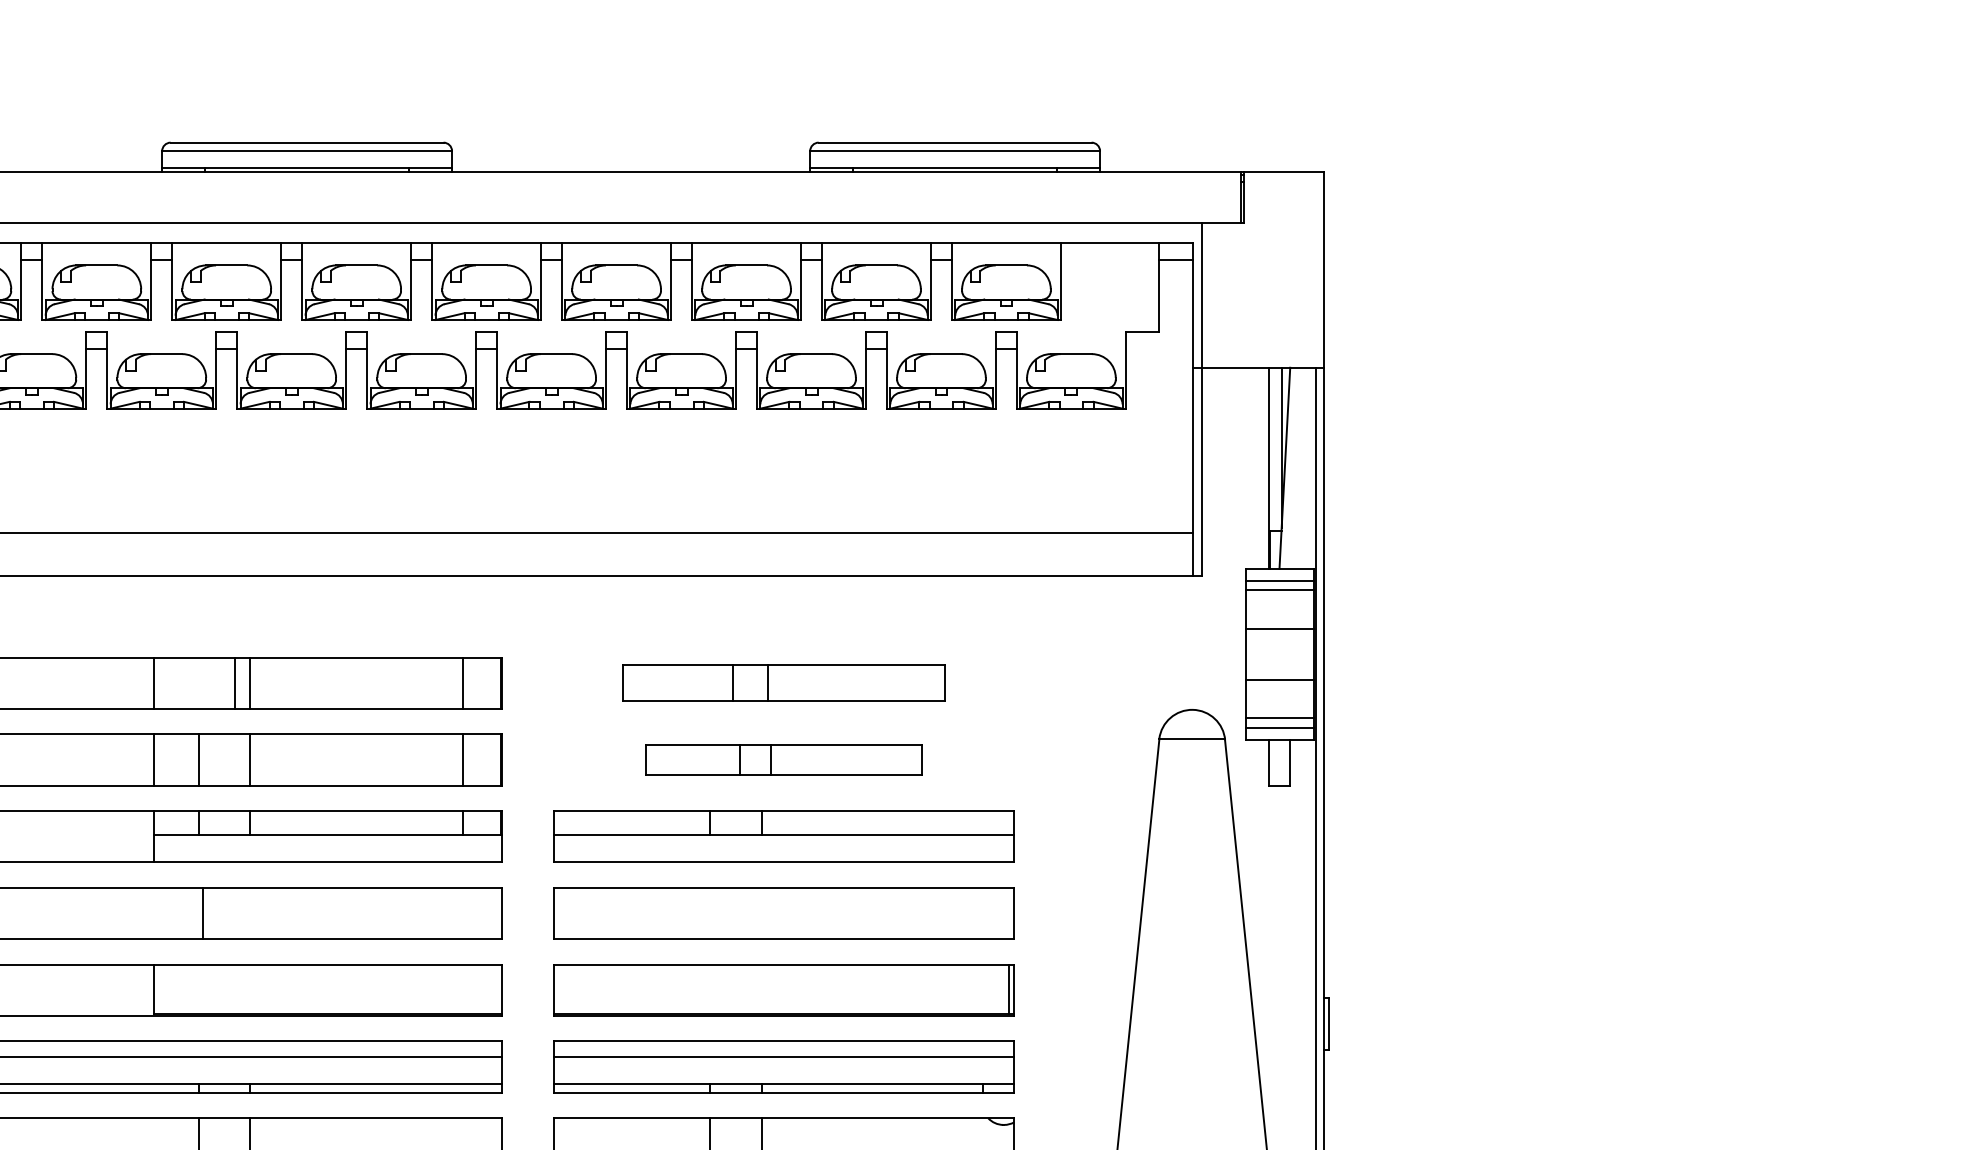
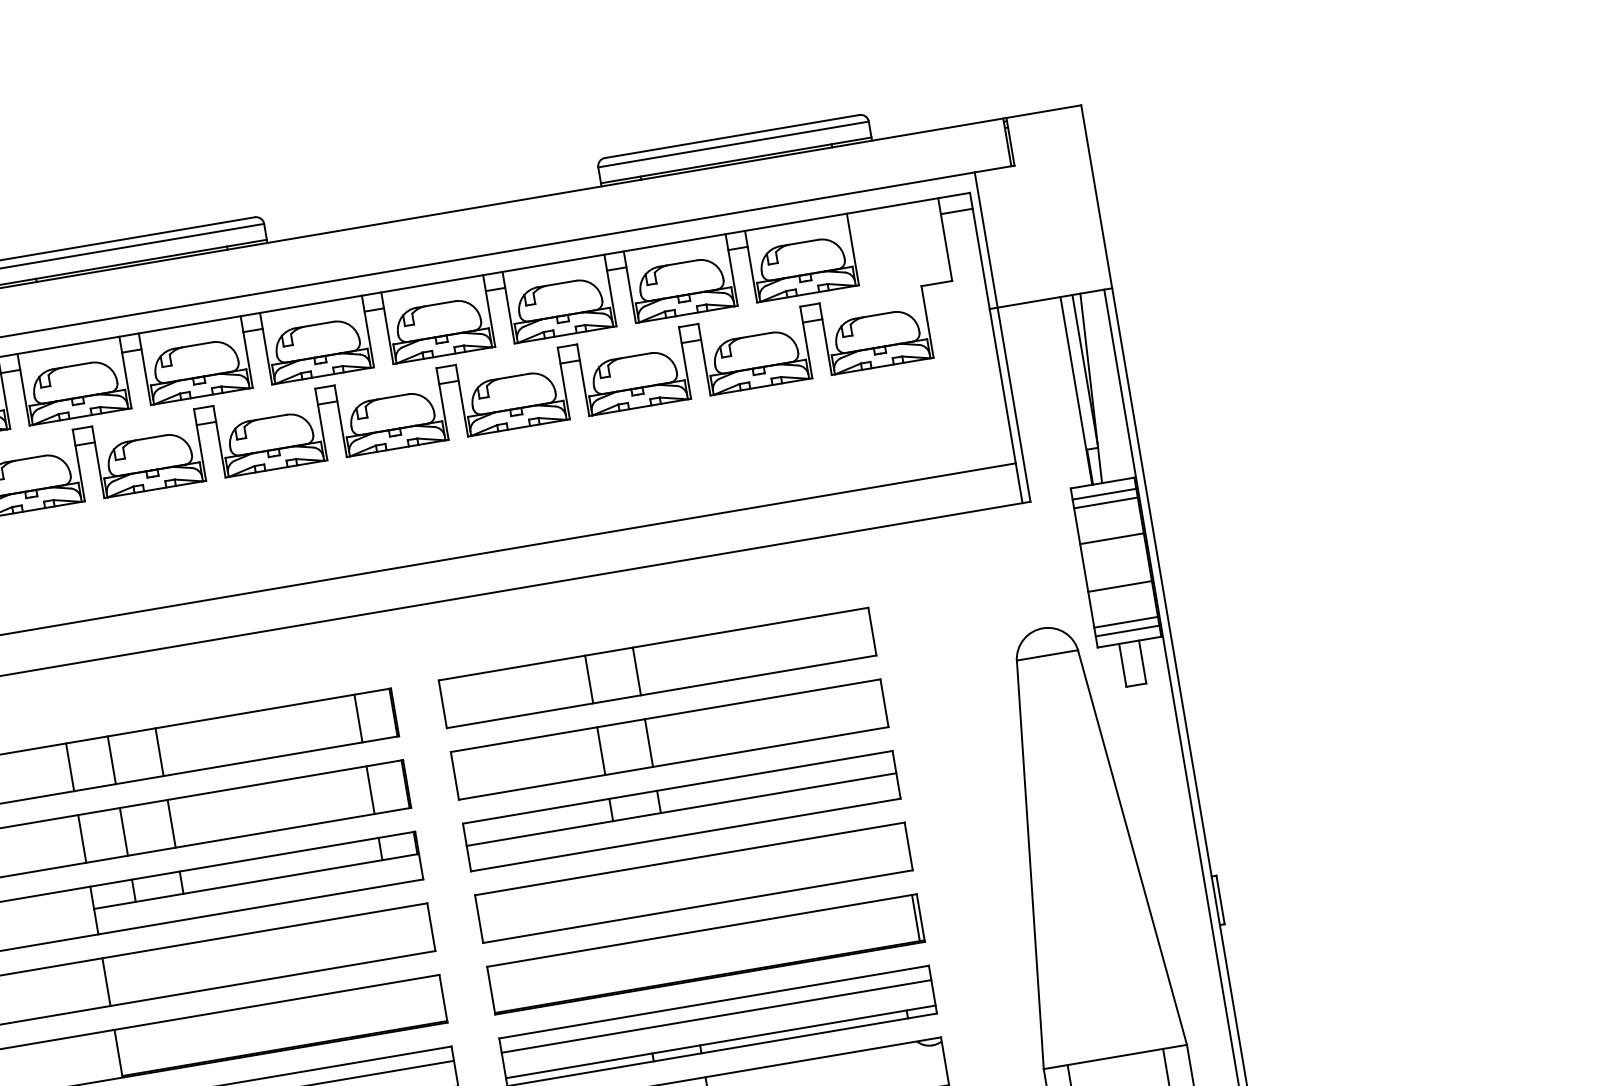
line: (234, 682) -> (111, 759), moved
part: (783, 683) -> (657, 668), size x1.43
part: (783, 759) -> (669, 739), size x1.67
line: (203, 913) -> (106, 982), moved

